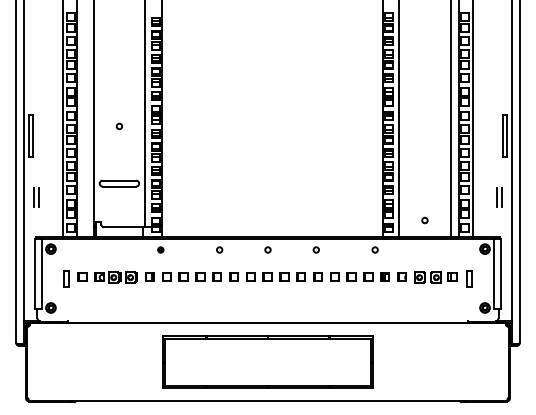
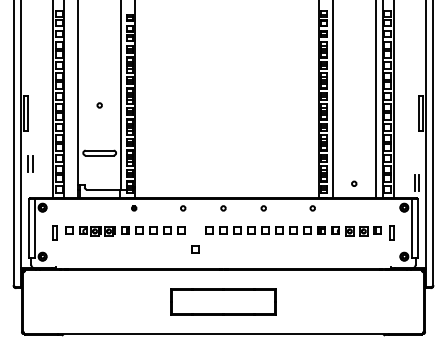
part: (499, 197) -> (416, 182), moved
part: (233, 276) -> (194, 248), moved
part: (267, 361) -> (223, 301), size x0.6

